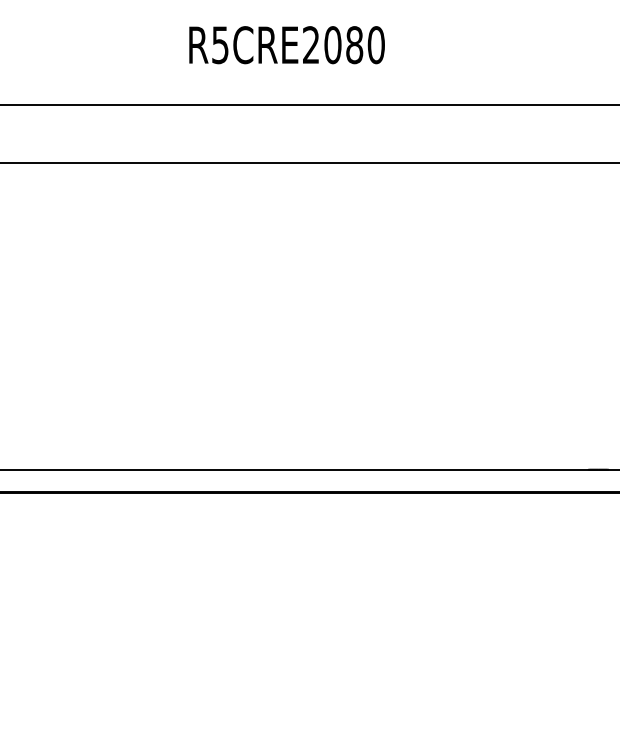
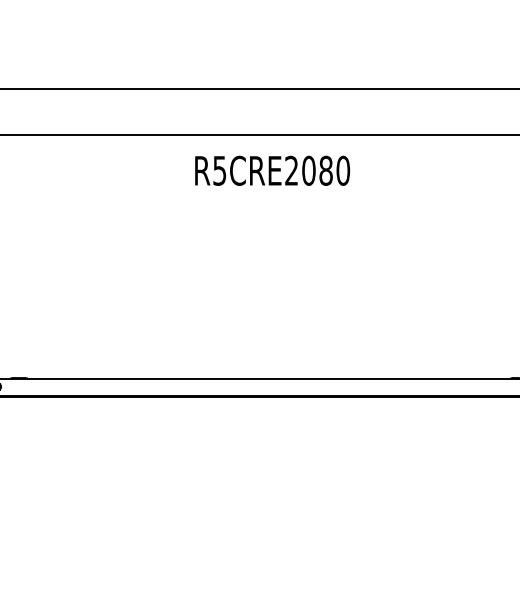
text: (286, 44) -> (272, 170), moved

